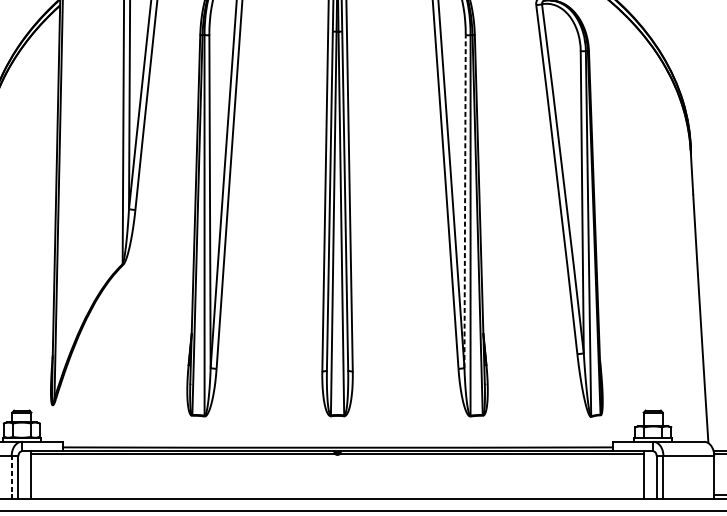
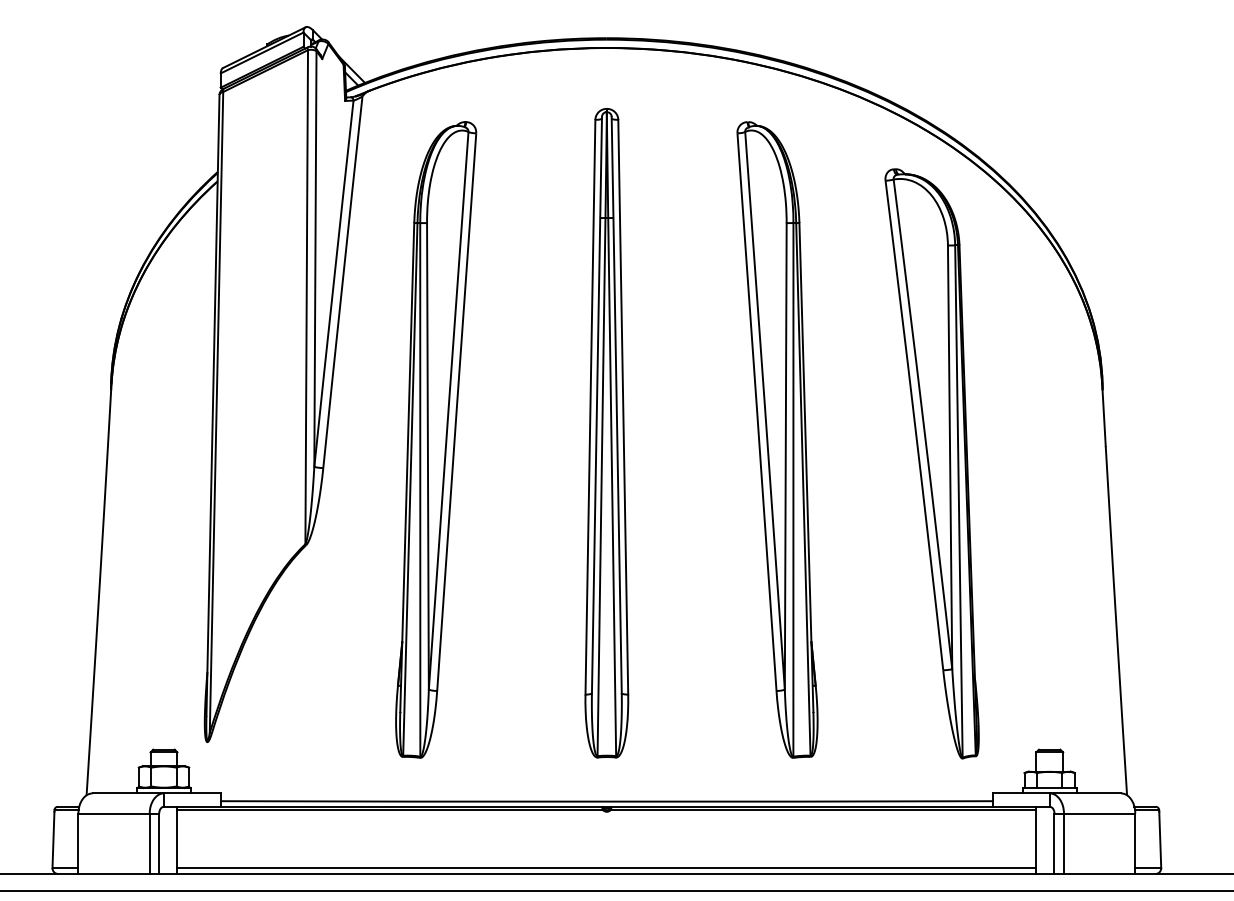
line: (464, 200) -> (785, 455), dashed -> solid
line: (11, 477) -> (149, 843), dashed -> solid
line: (337, 495) -> (606, 868), added

